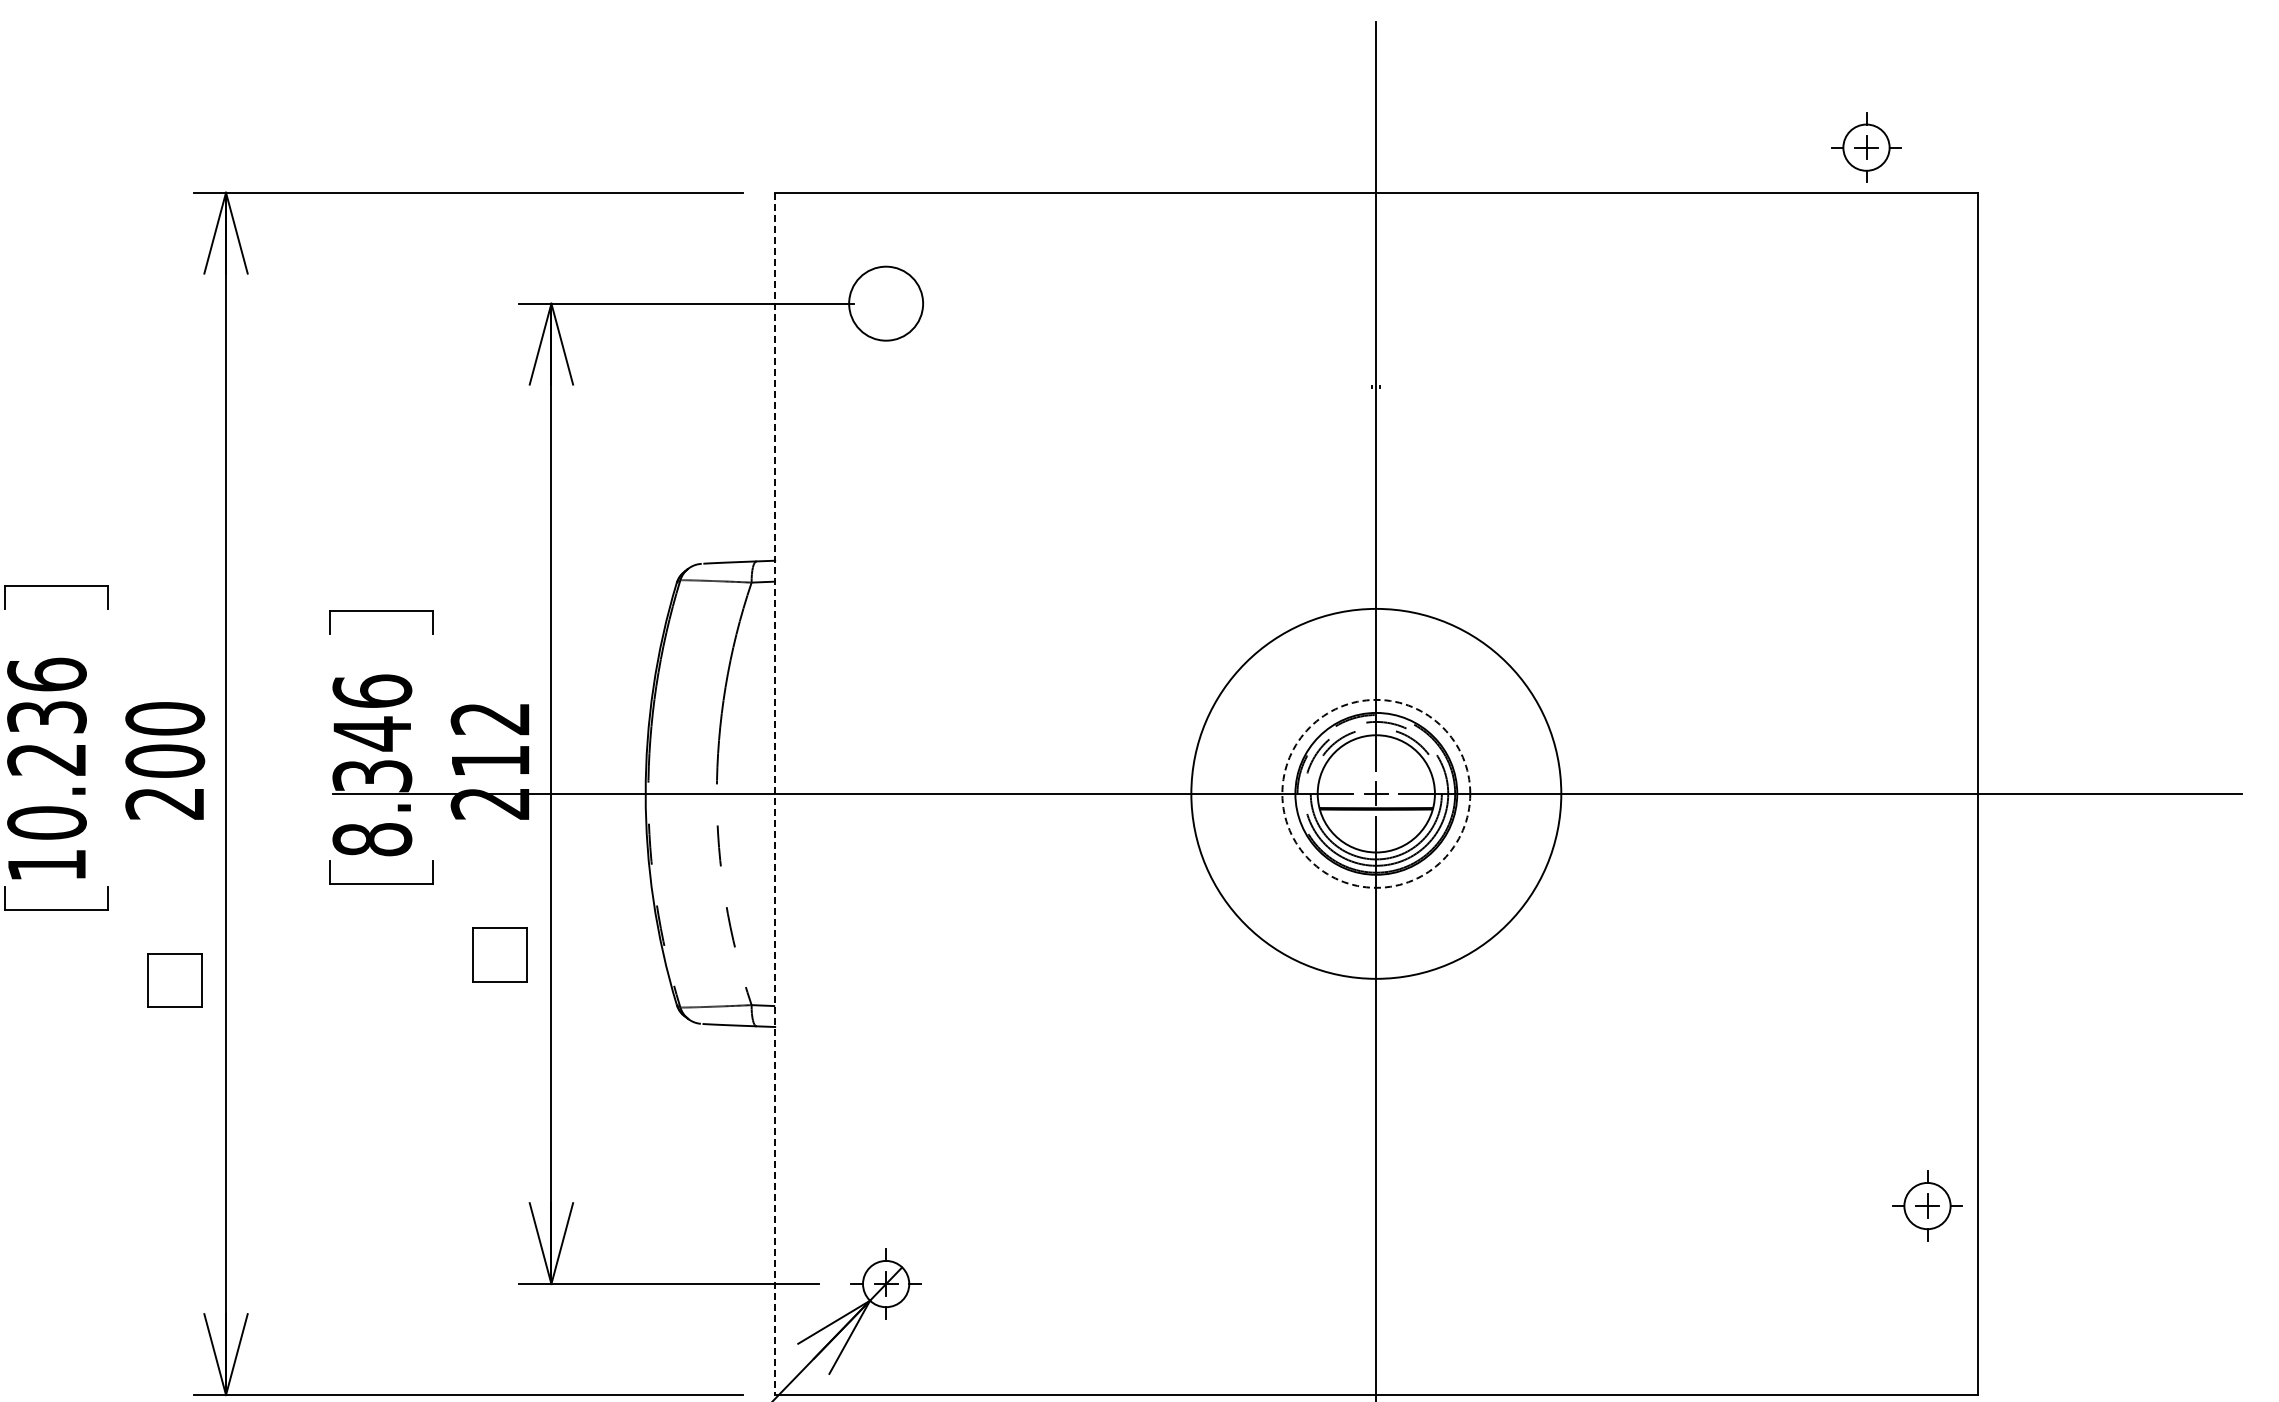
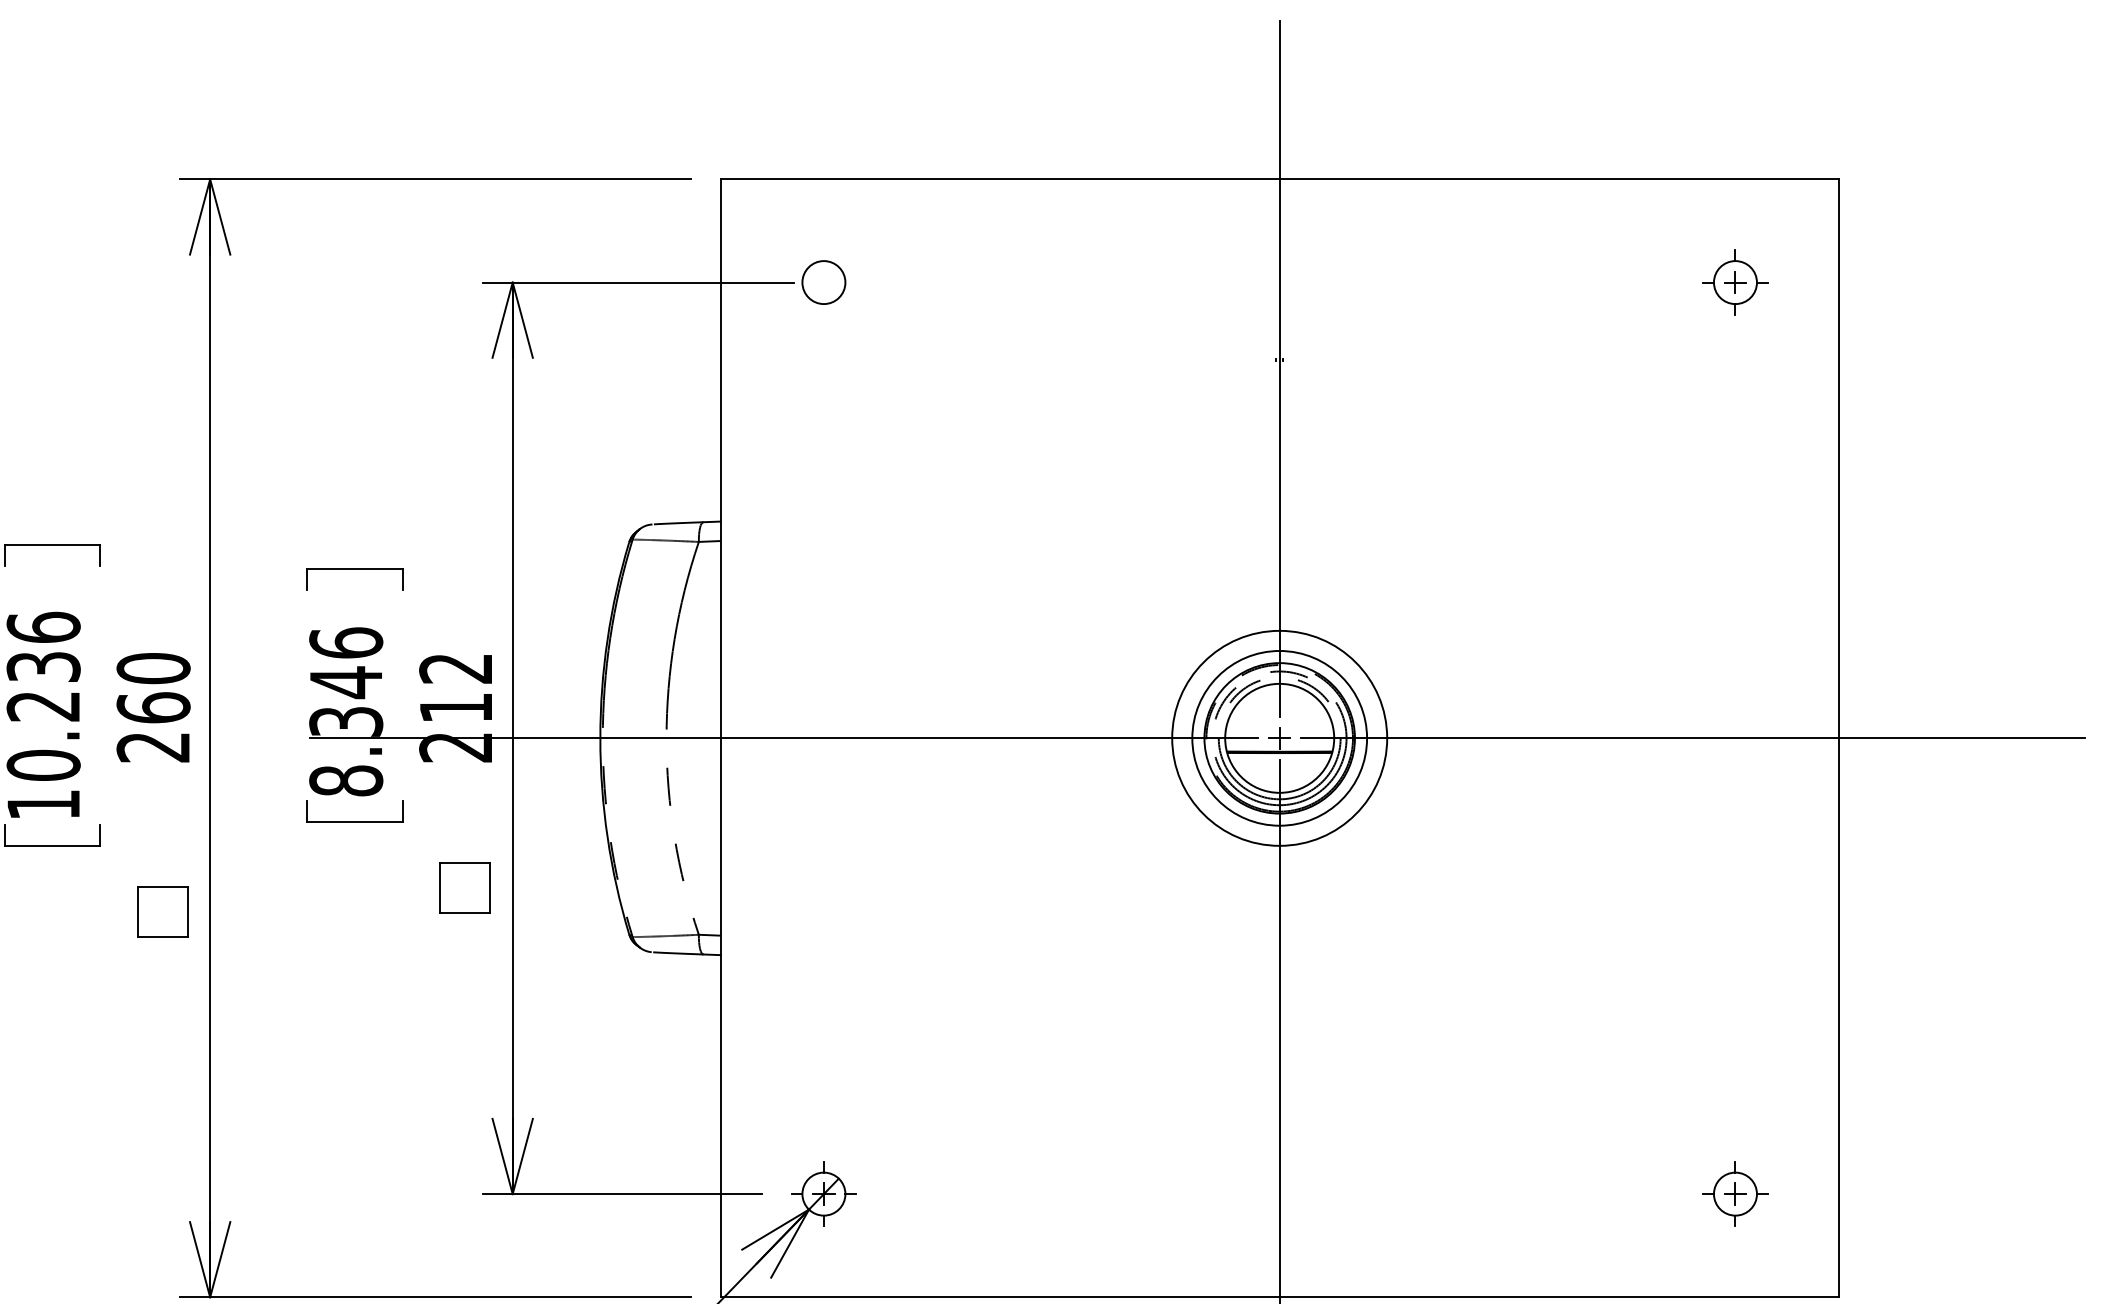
part: (1866, 147) -> (1735, 282), moved
circle: (886, 303) -> (824, 282), size x0.62
text: (164, 760) -> (152, 707), 200 -> 260
circle: (1375, 793) -> (1278, 738), size x0.62
circle: (1376, 793) -> (1279, 738), dashed -> solid
line: (775, 794) -> (721, 738), dashed -> solid
part: (1927, 1205) -> (1735, 1193), moved

